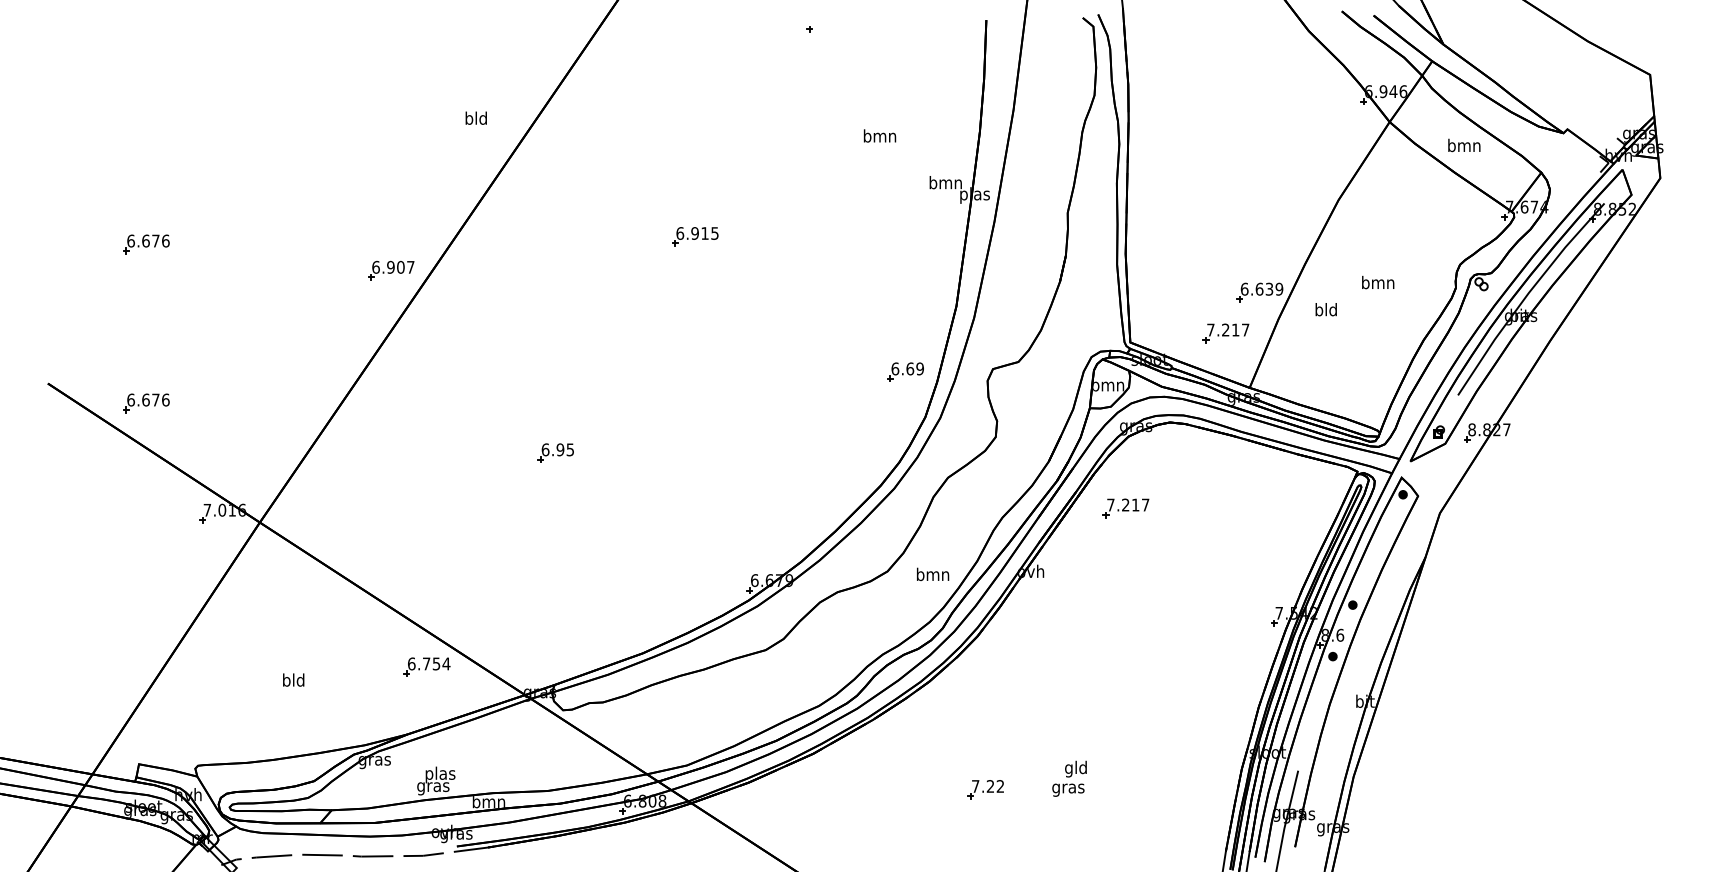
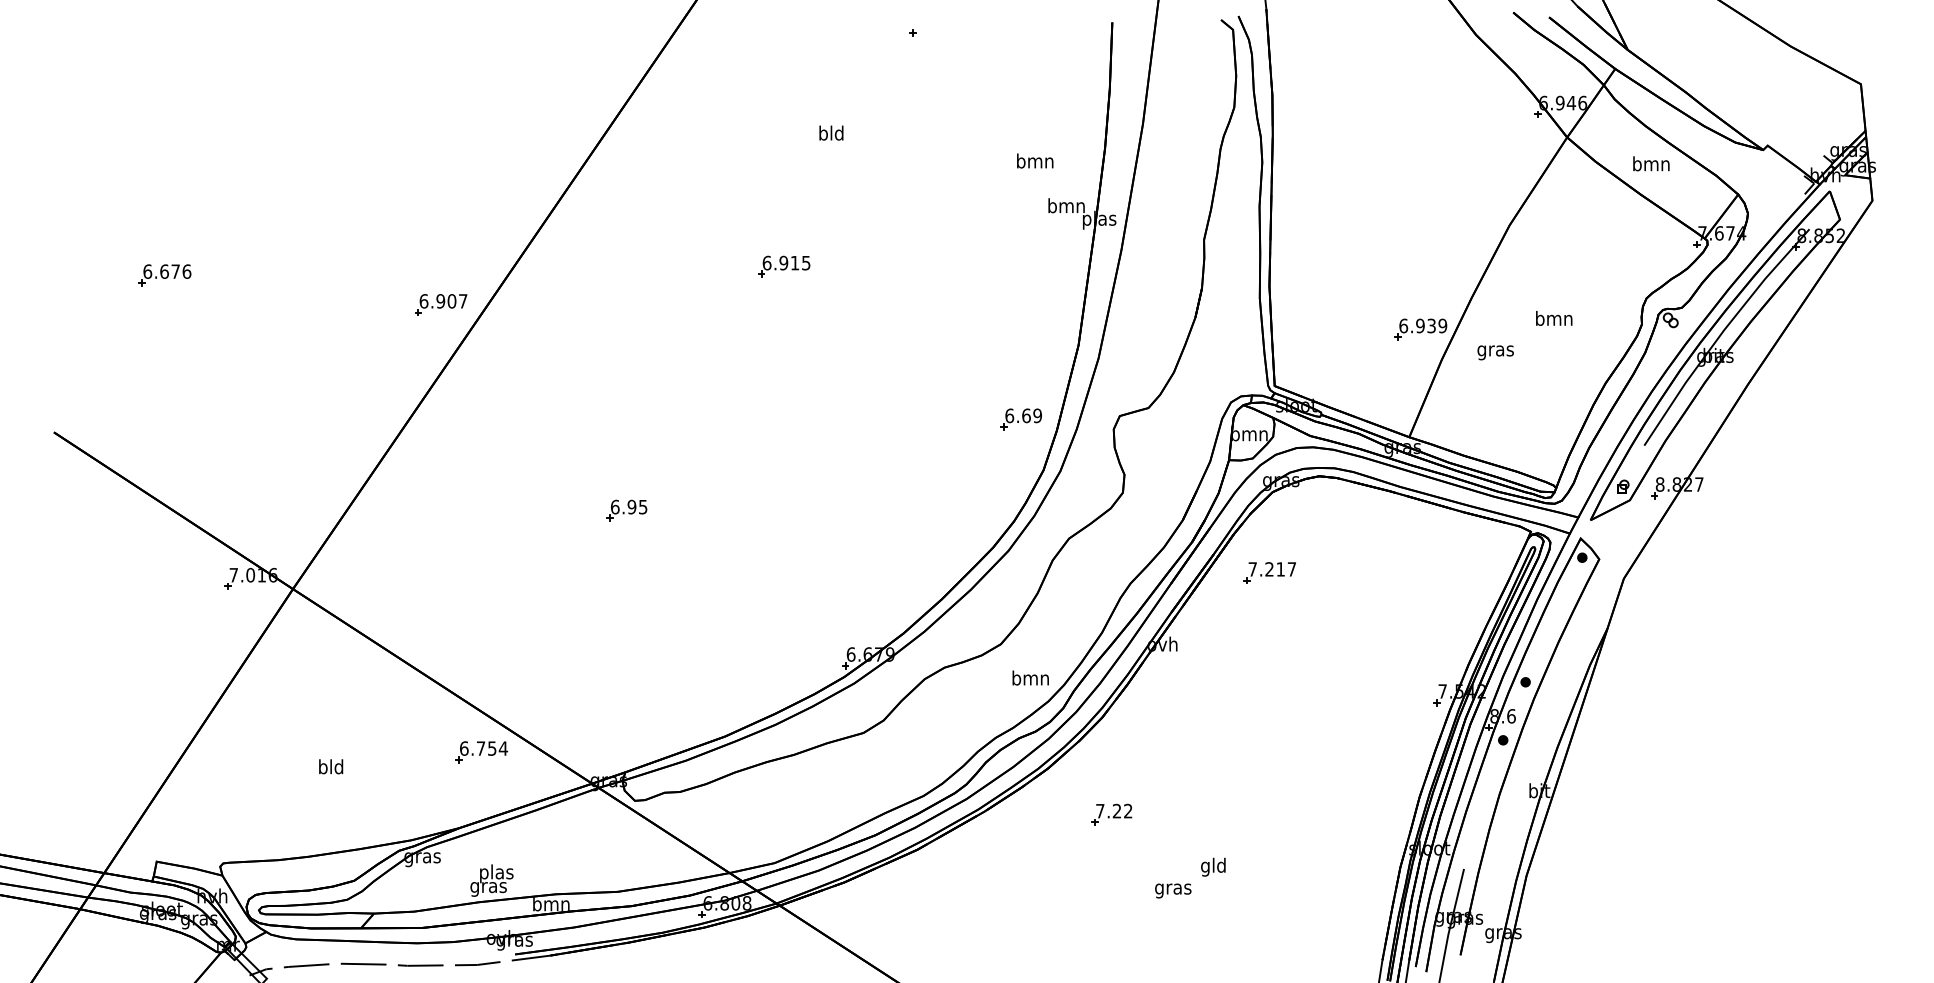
text: (475, 117) -> (830, 132), moved
text: (879, 135) -> (1034, 160), moved
text: (1259, 288) -> (1420, 325), 6.639 -> 6.939
text: (1326, 311) -> (1495, 351), bld -> gras
part: (1225, 333) -> (1382, 375), removed
part: (146, 403) -> (165, 454), removed
text: (933, 573) -> (1031, 677), moved
part: (985, 789) -> (1111, 814), moved
text: (1068, 789) -> (1173, 890), moved

